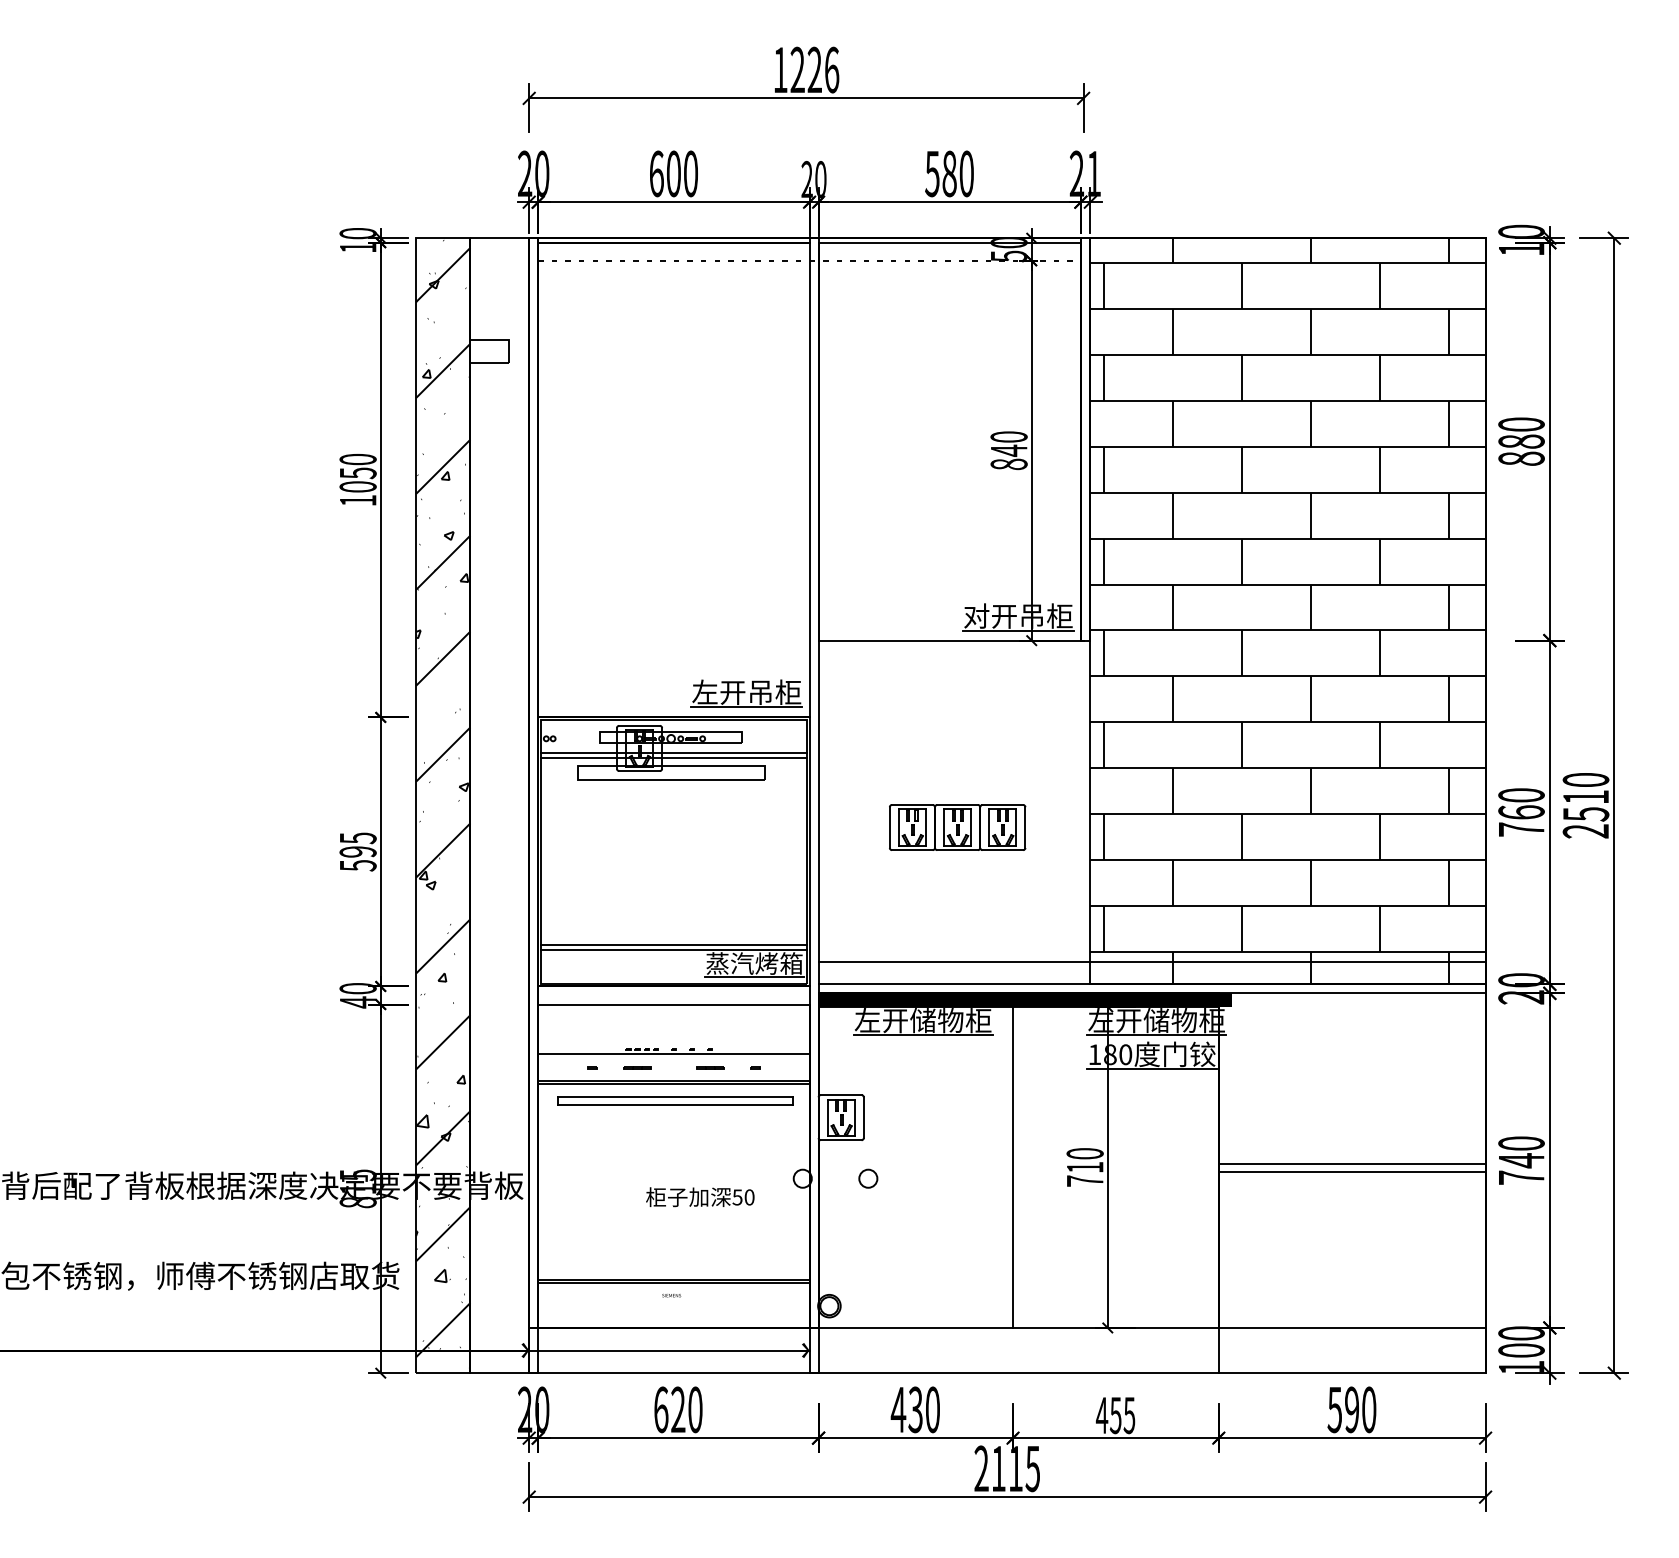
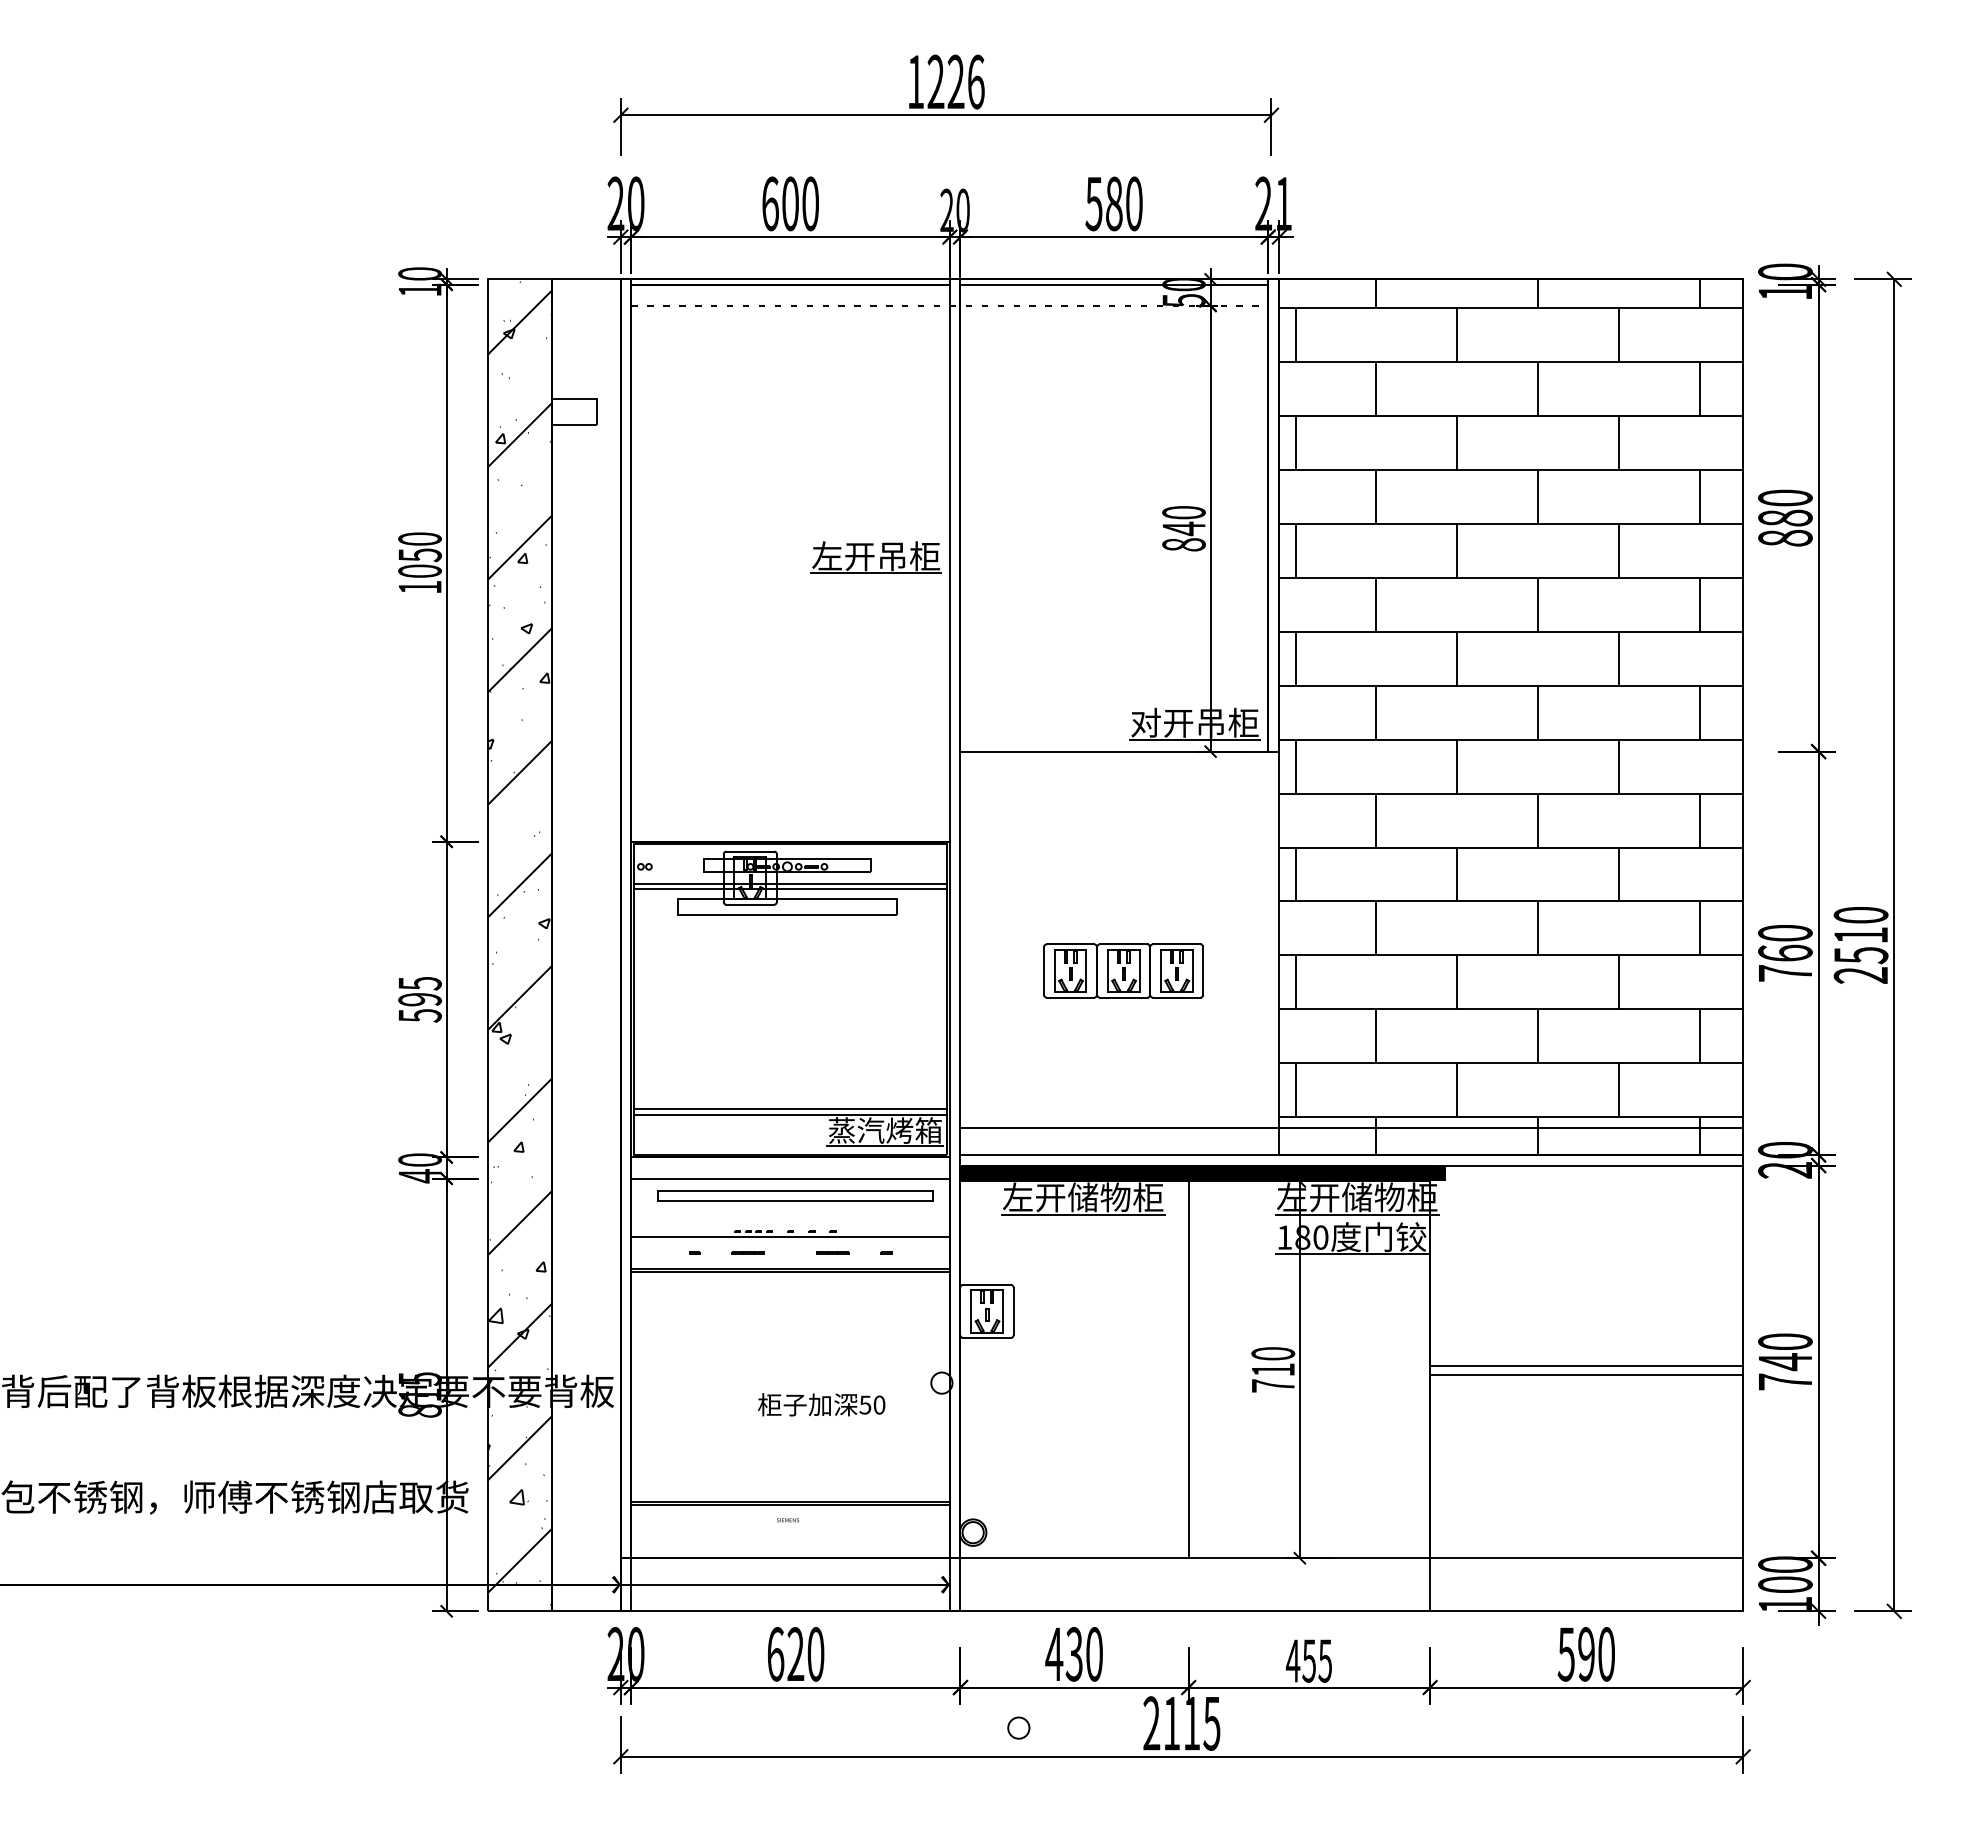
part: (746, 693) -> (875, 557), moved
part: (675, 1100) -> (795, 1195), moved
circle: (868, 1178) -> (1018, 1727), moved

